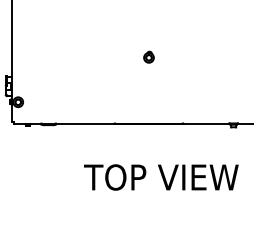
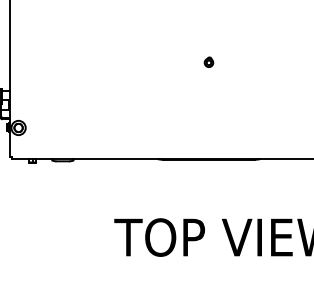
part: (148, 56) -> (208, 61), size x0.6

